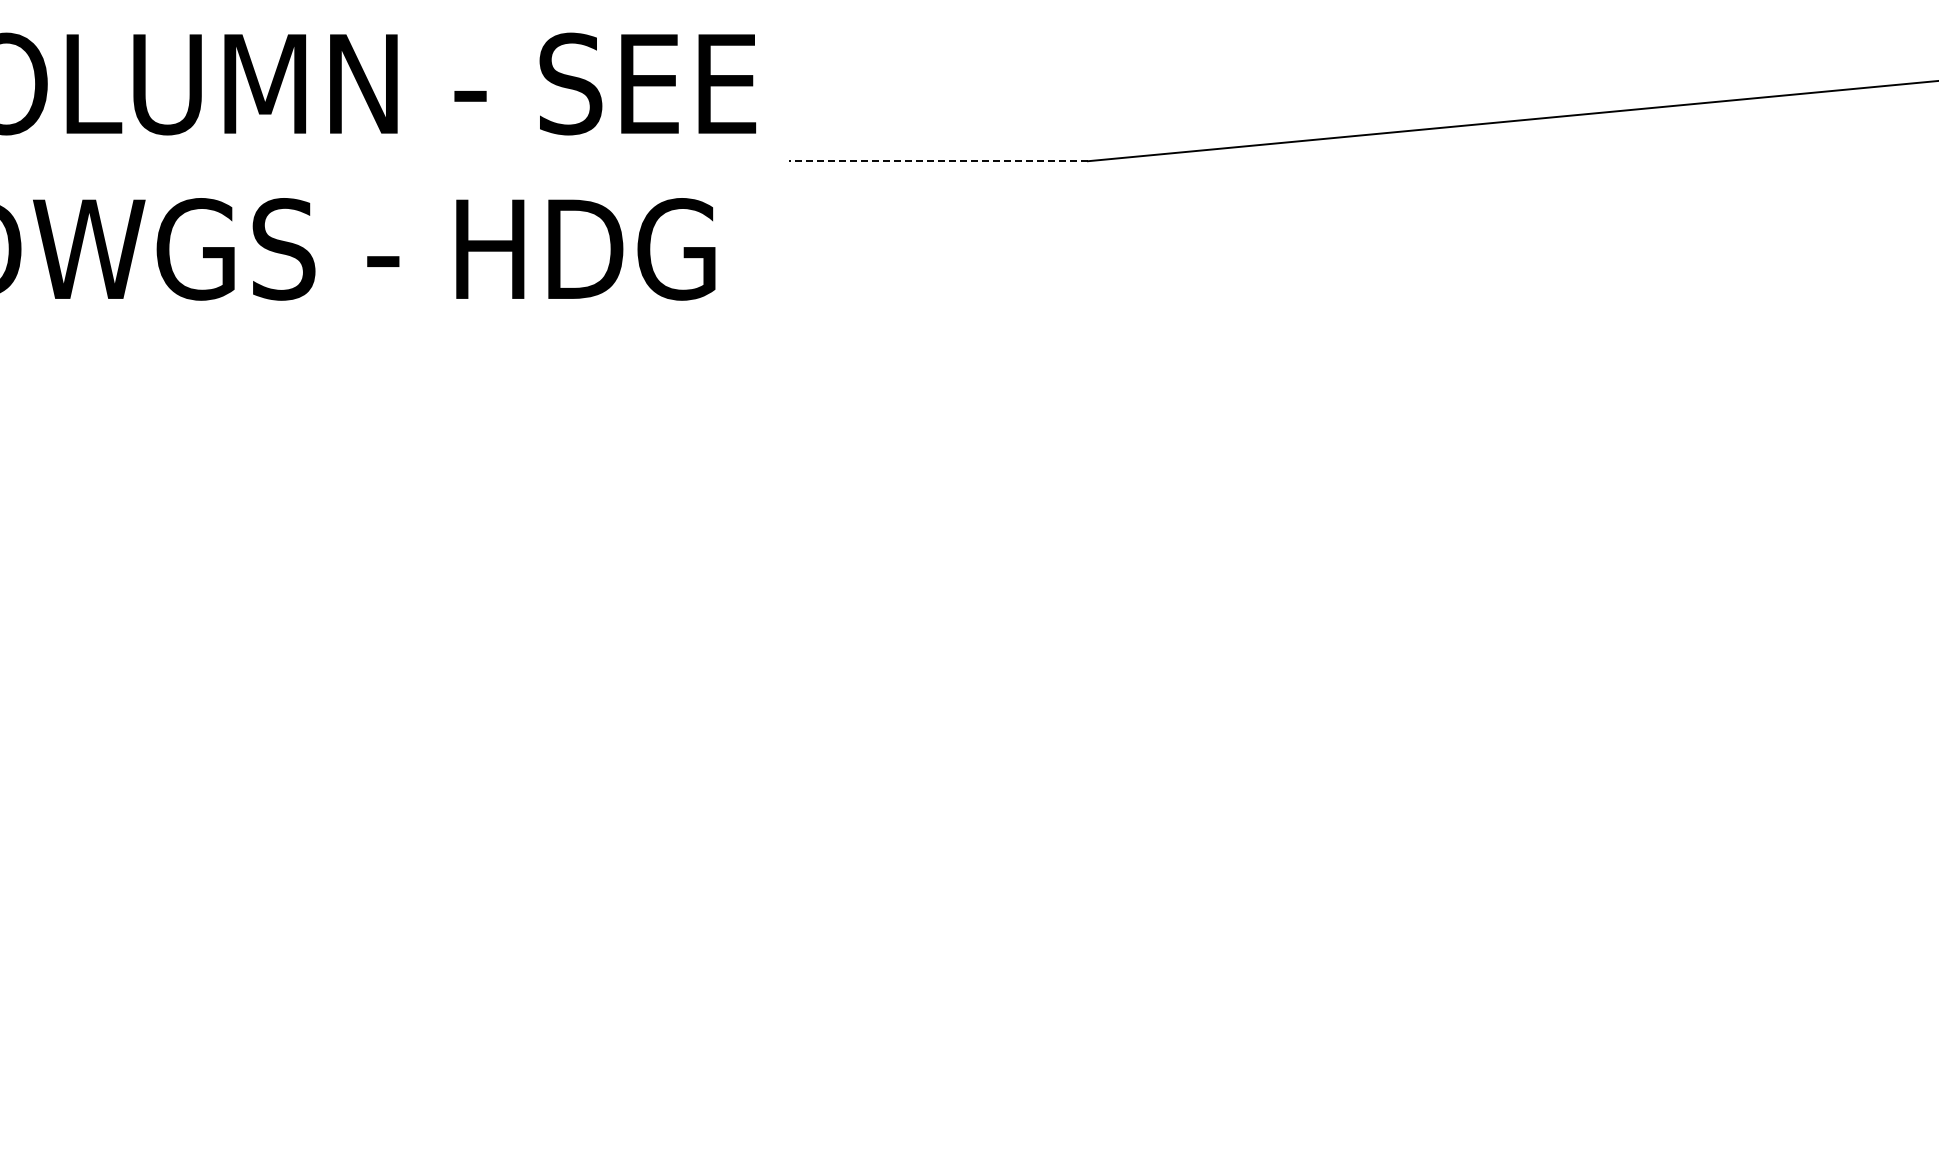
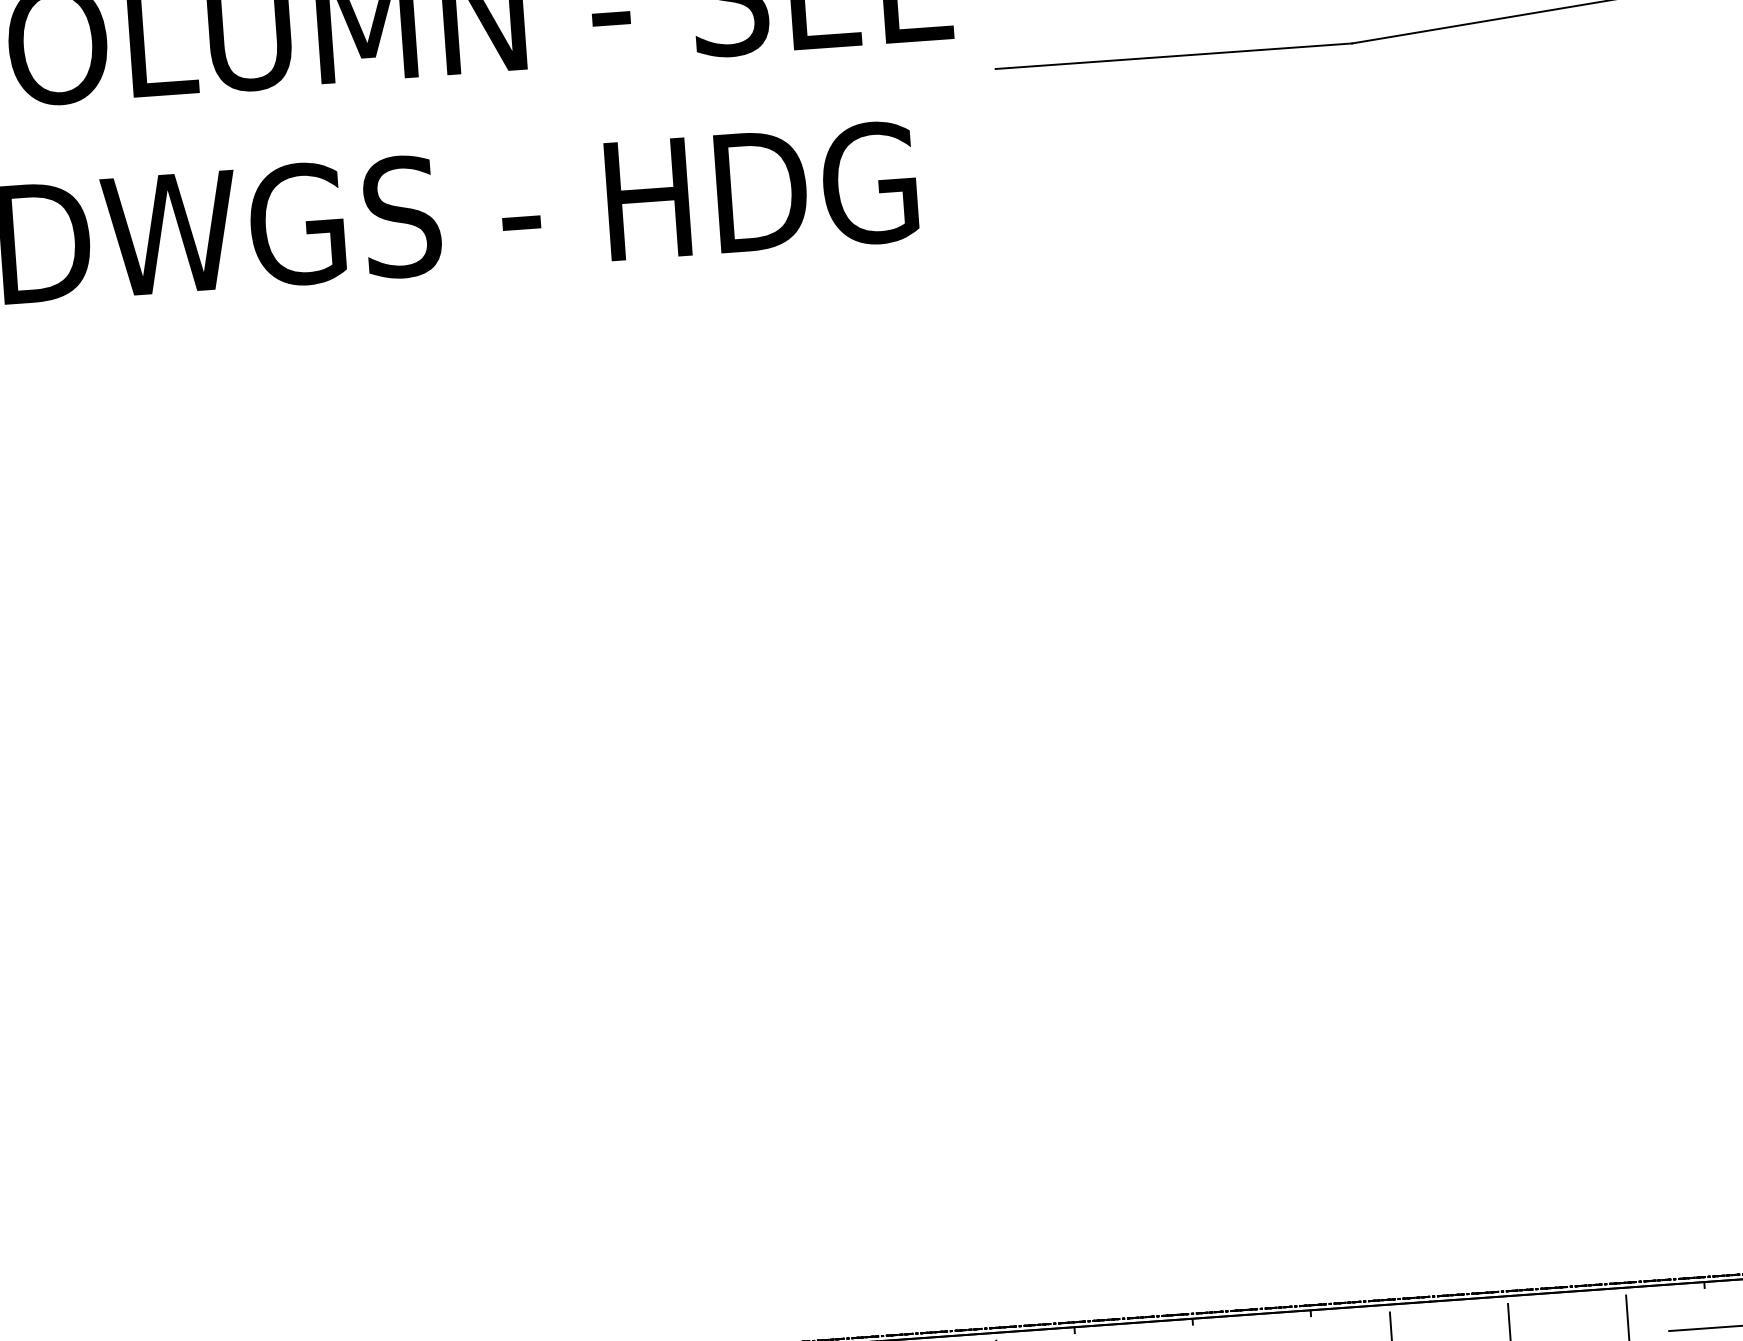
line: (938, 161) -> (1174, 56), dashed -> solid

